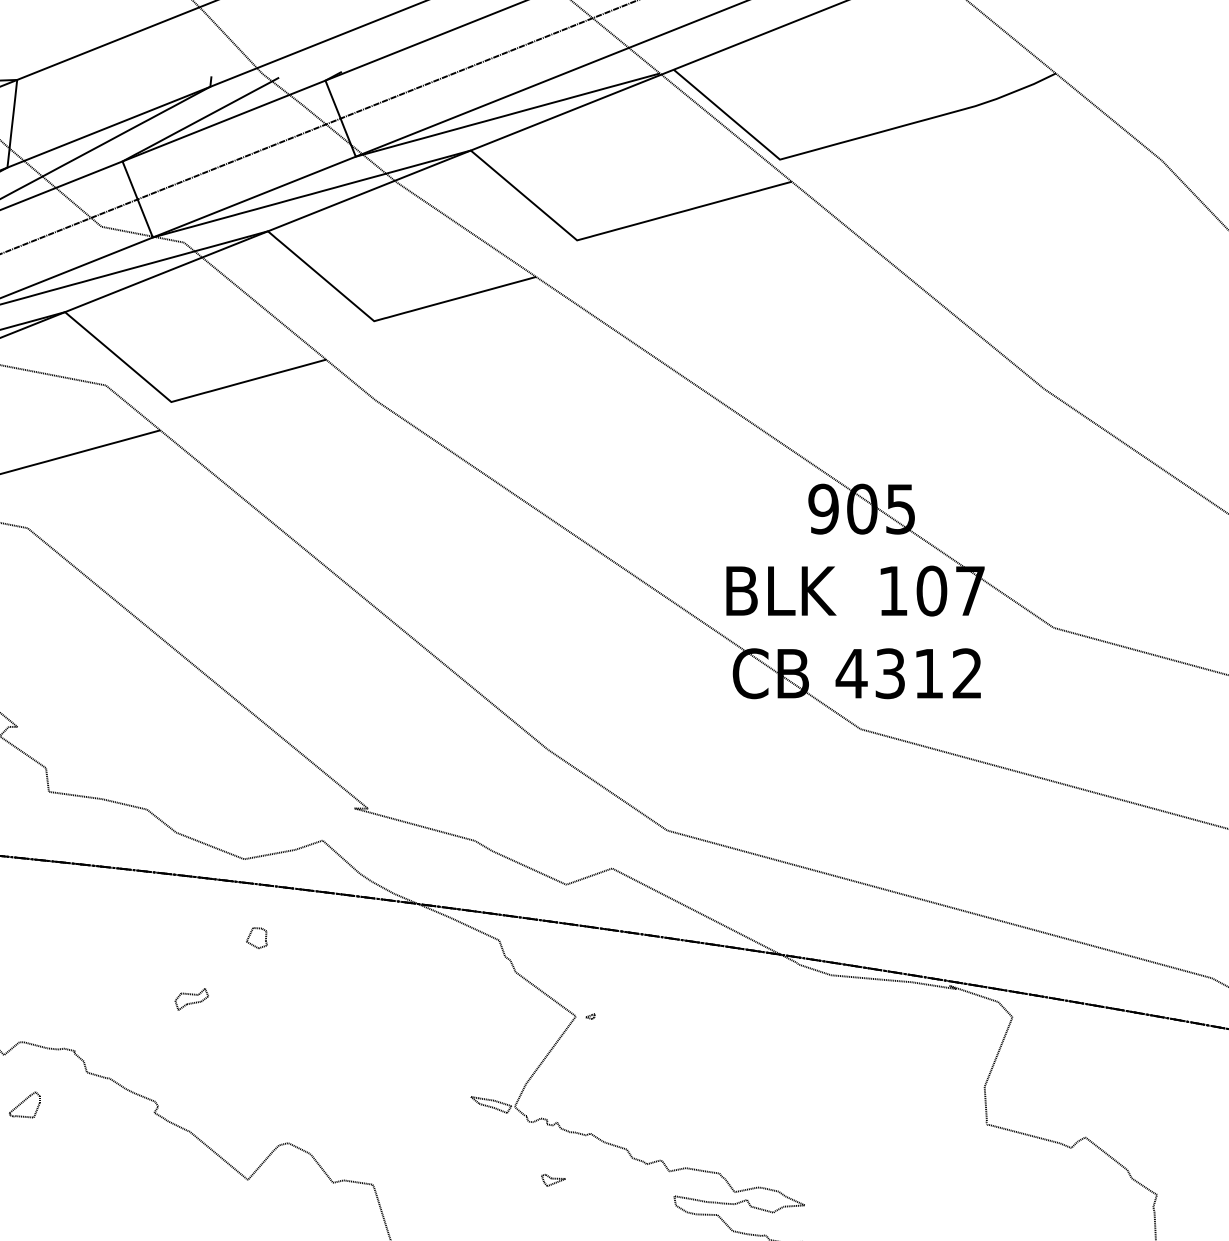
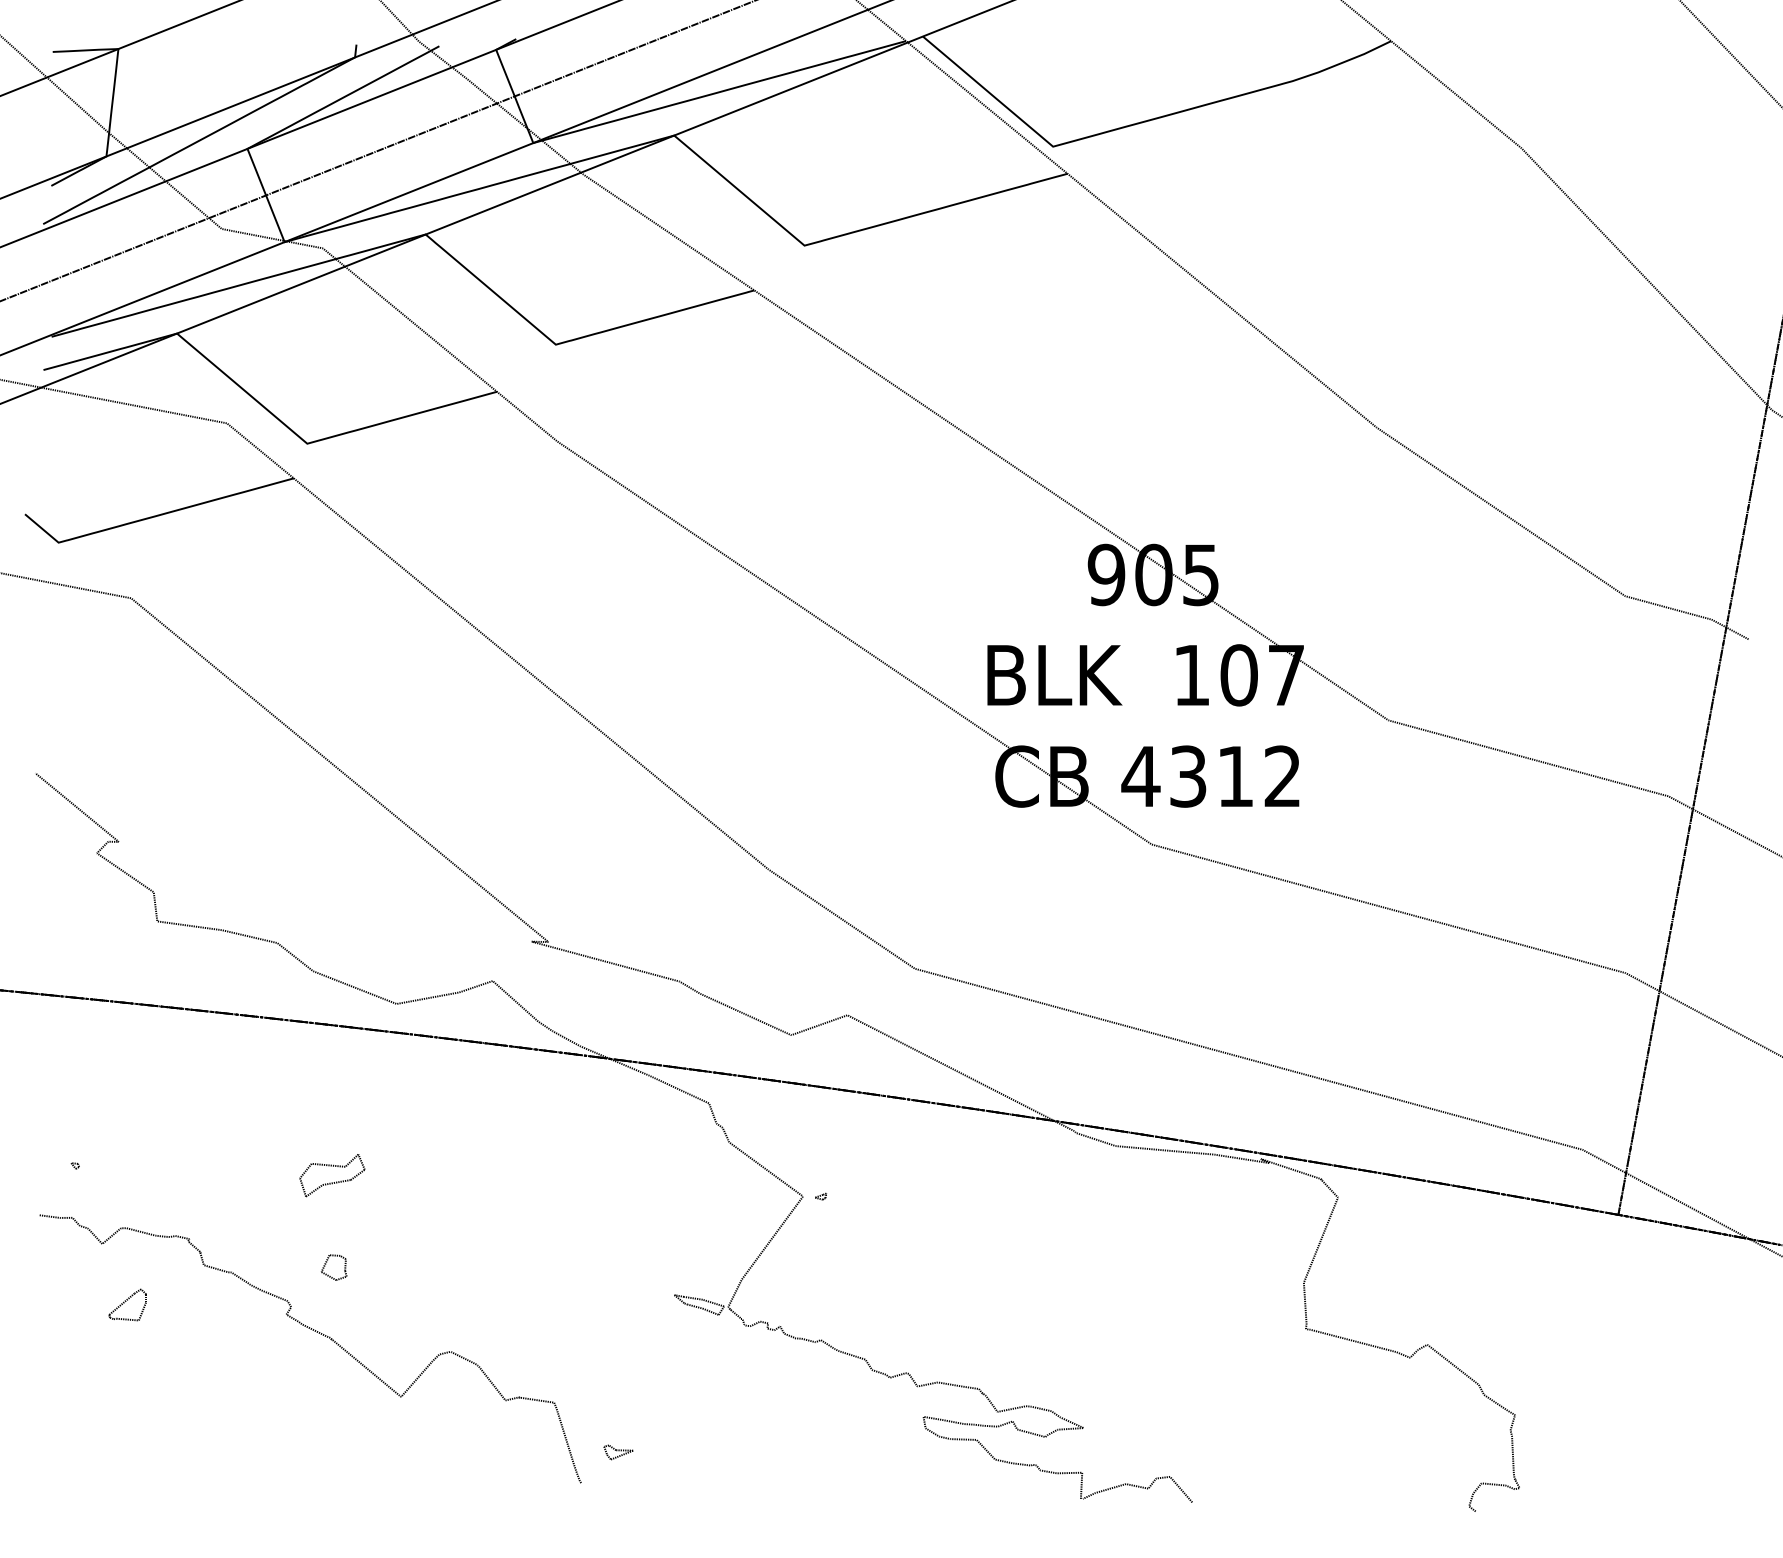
part: (250, 935) -> (326, 1264), moved
part: (191, 999) -> (332, 1175), size x1.6
part: (553, 1180) -> (618, 1452), moved

